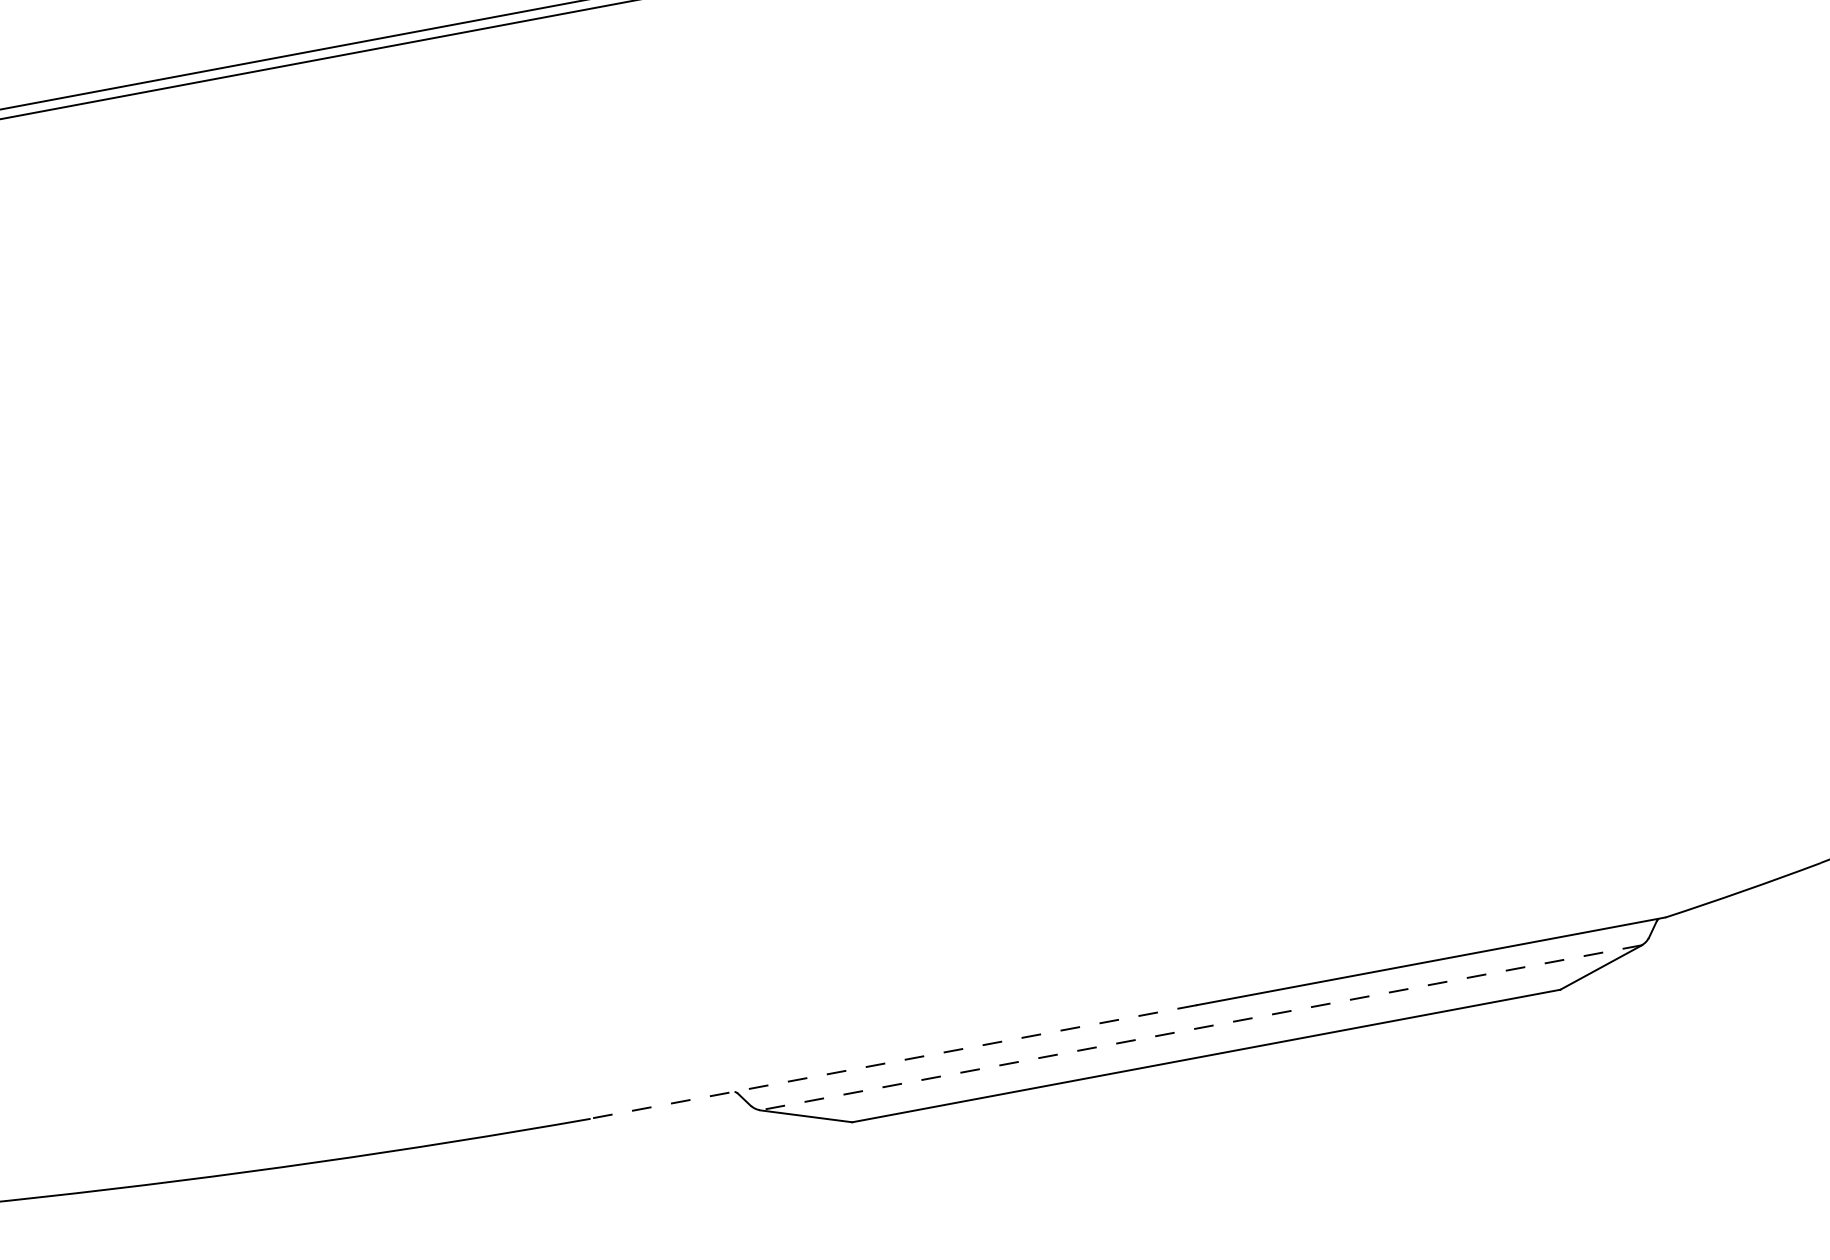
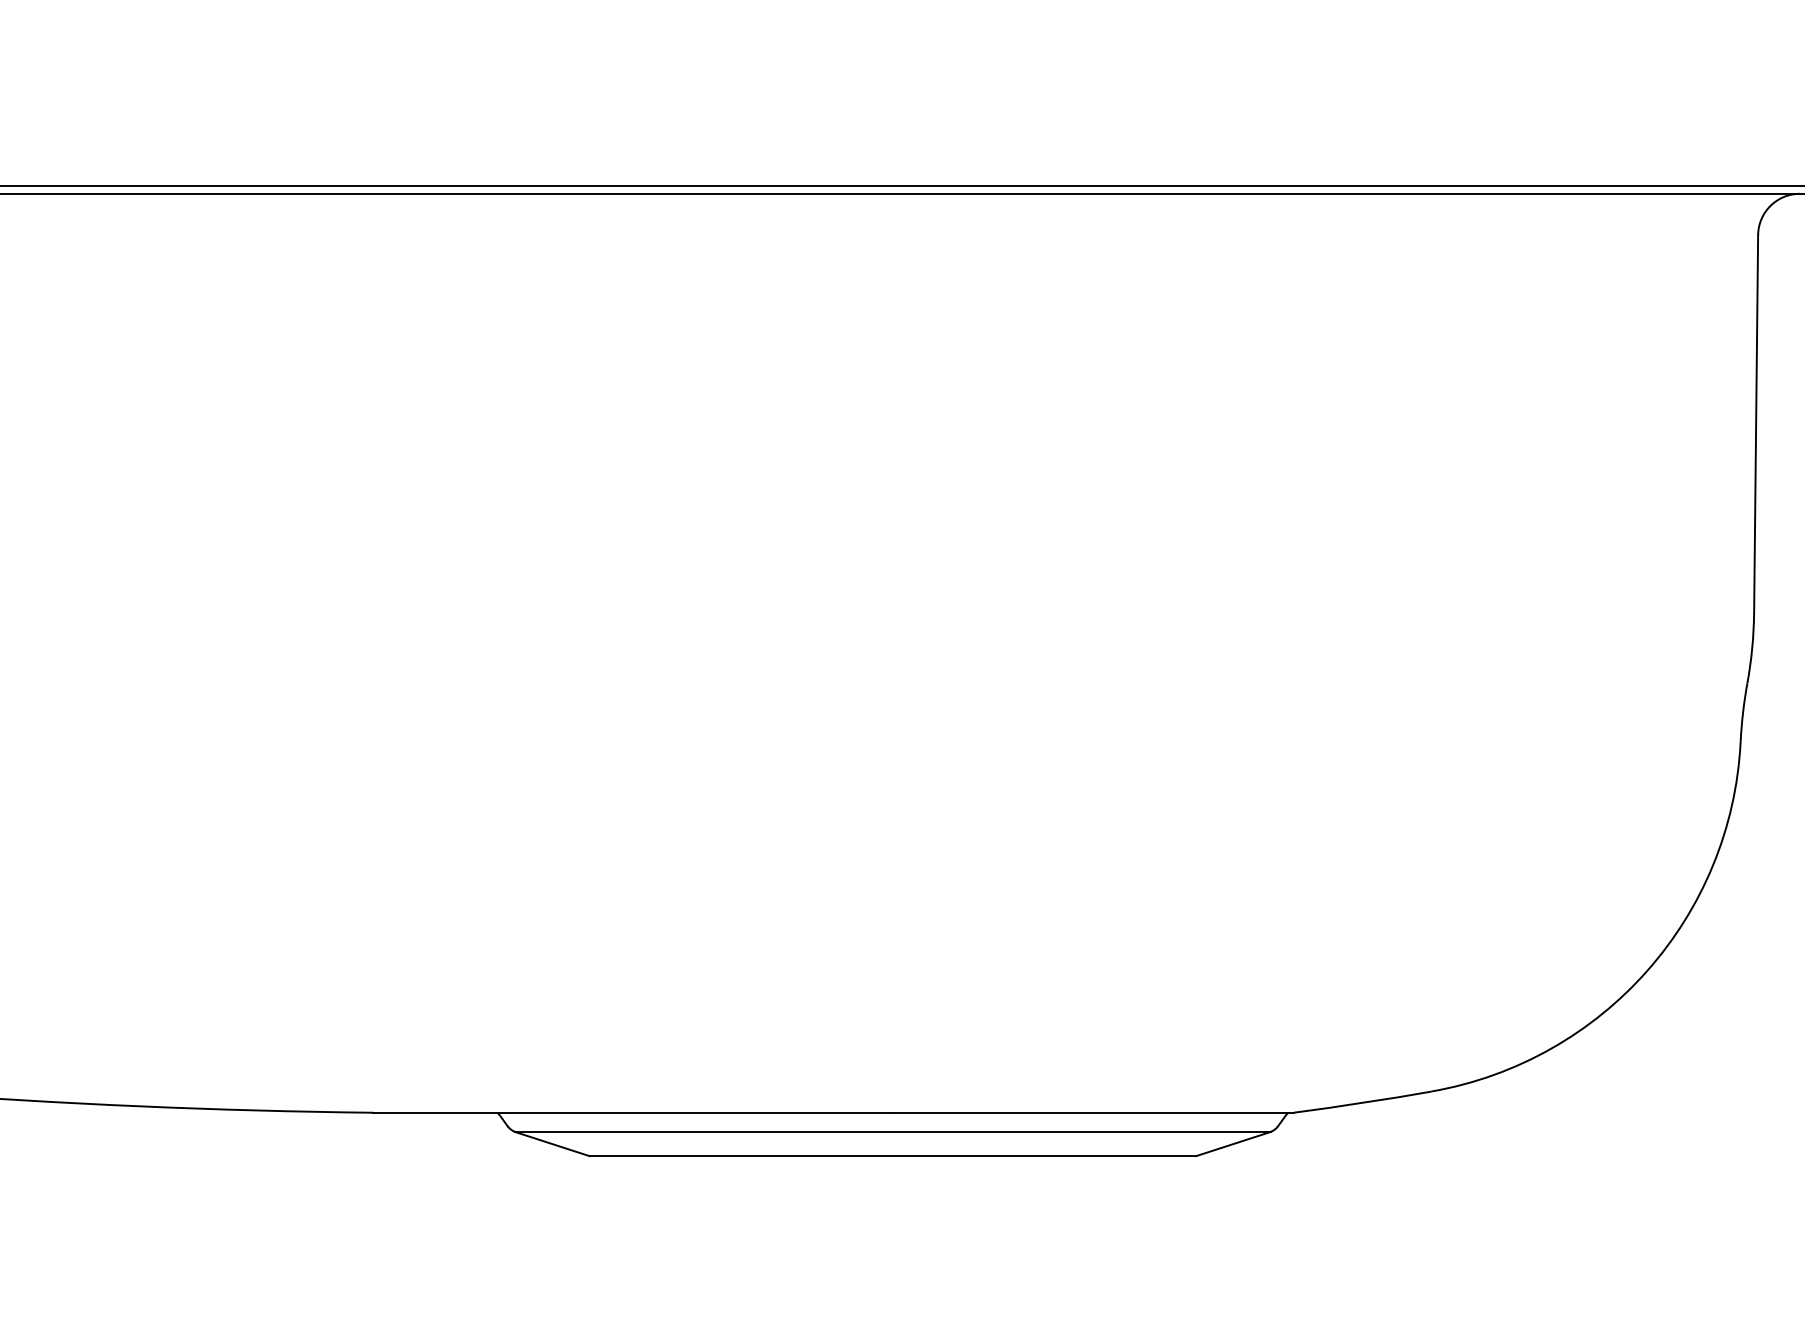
line: (1200, 1027) -> (892, 1131), dashed -> solid
line: (894, 1061) -> (633, 1112), dashed -> solid

